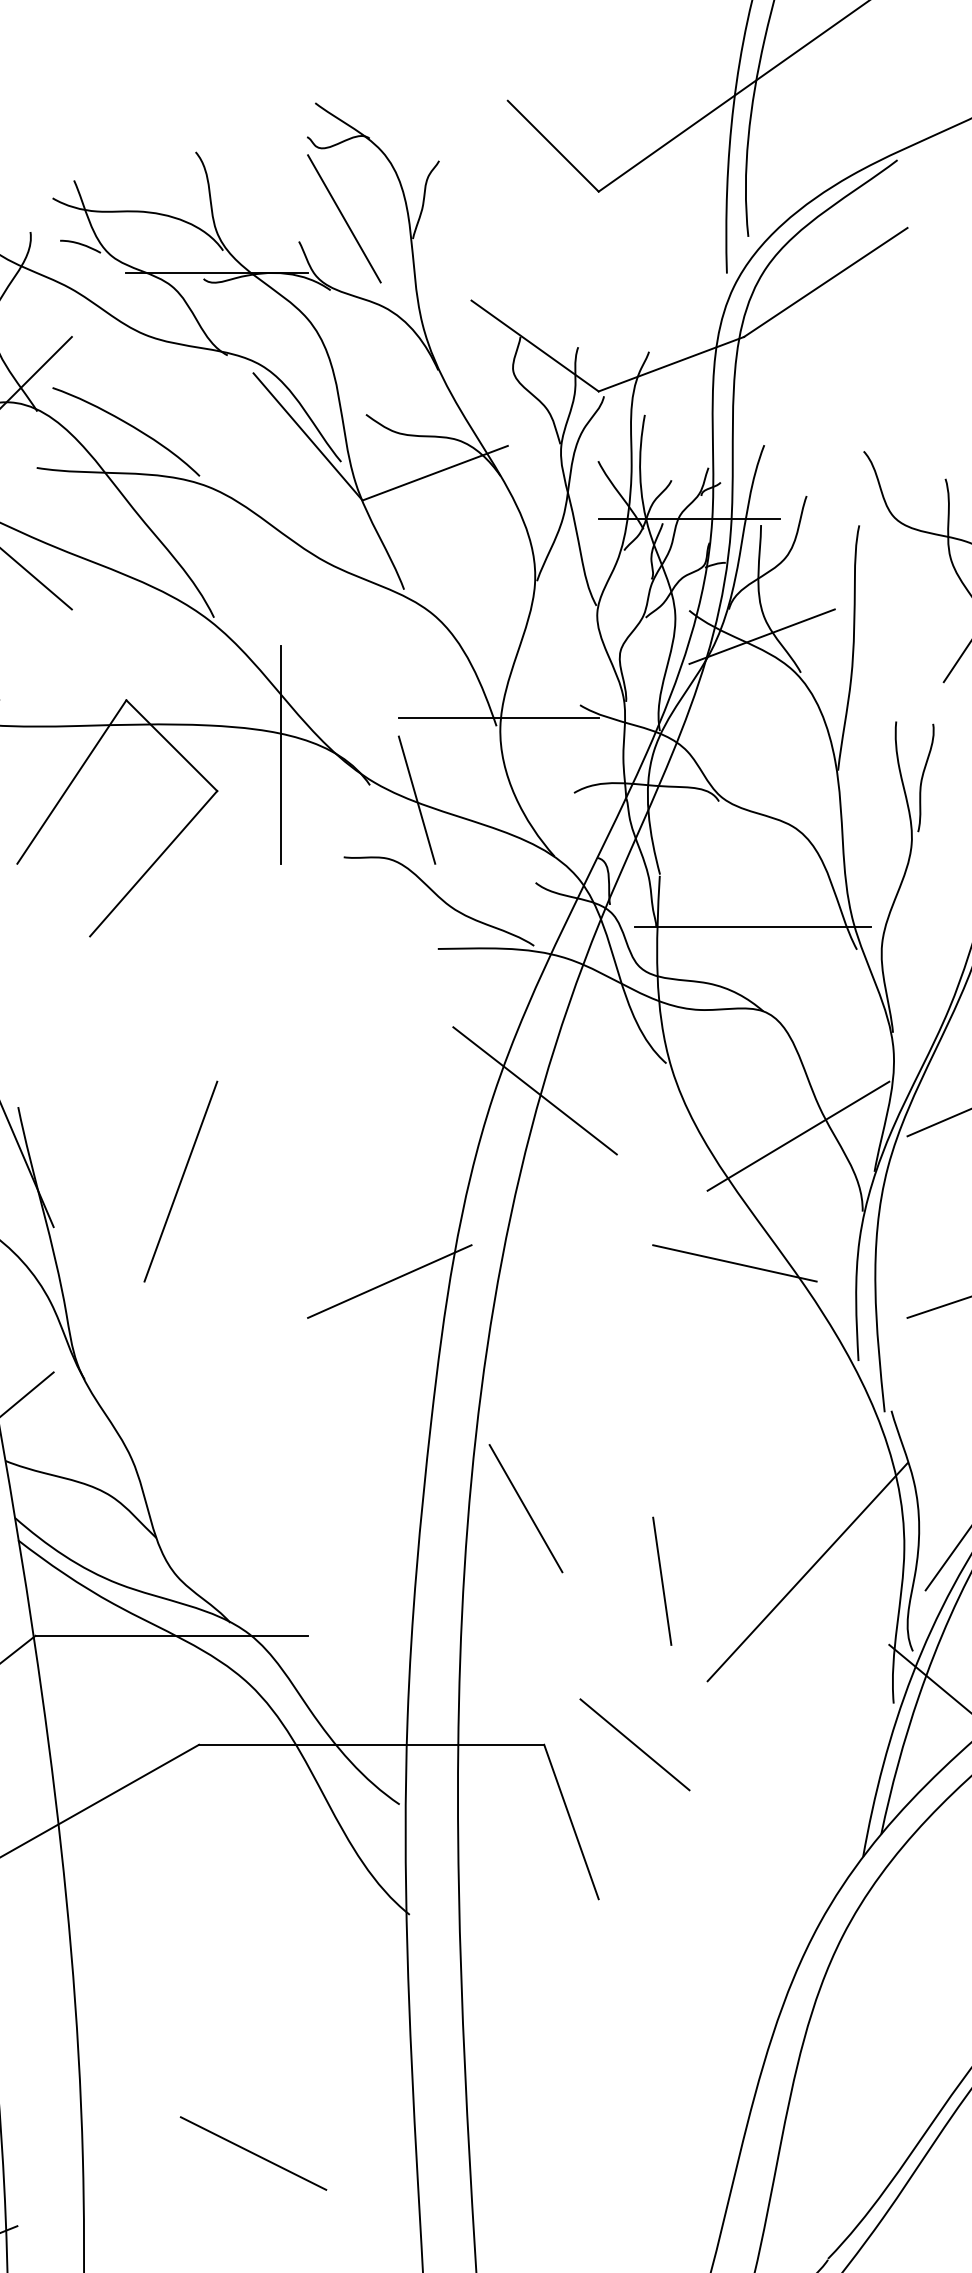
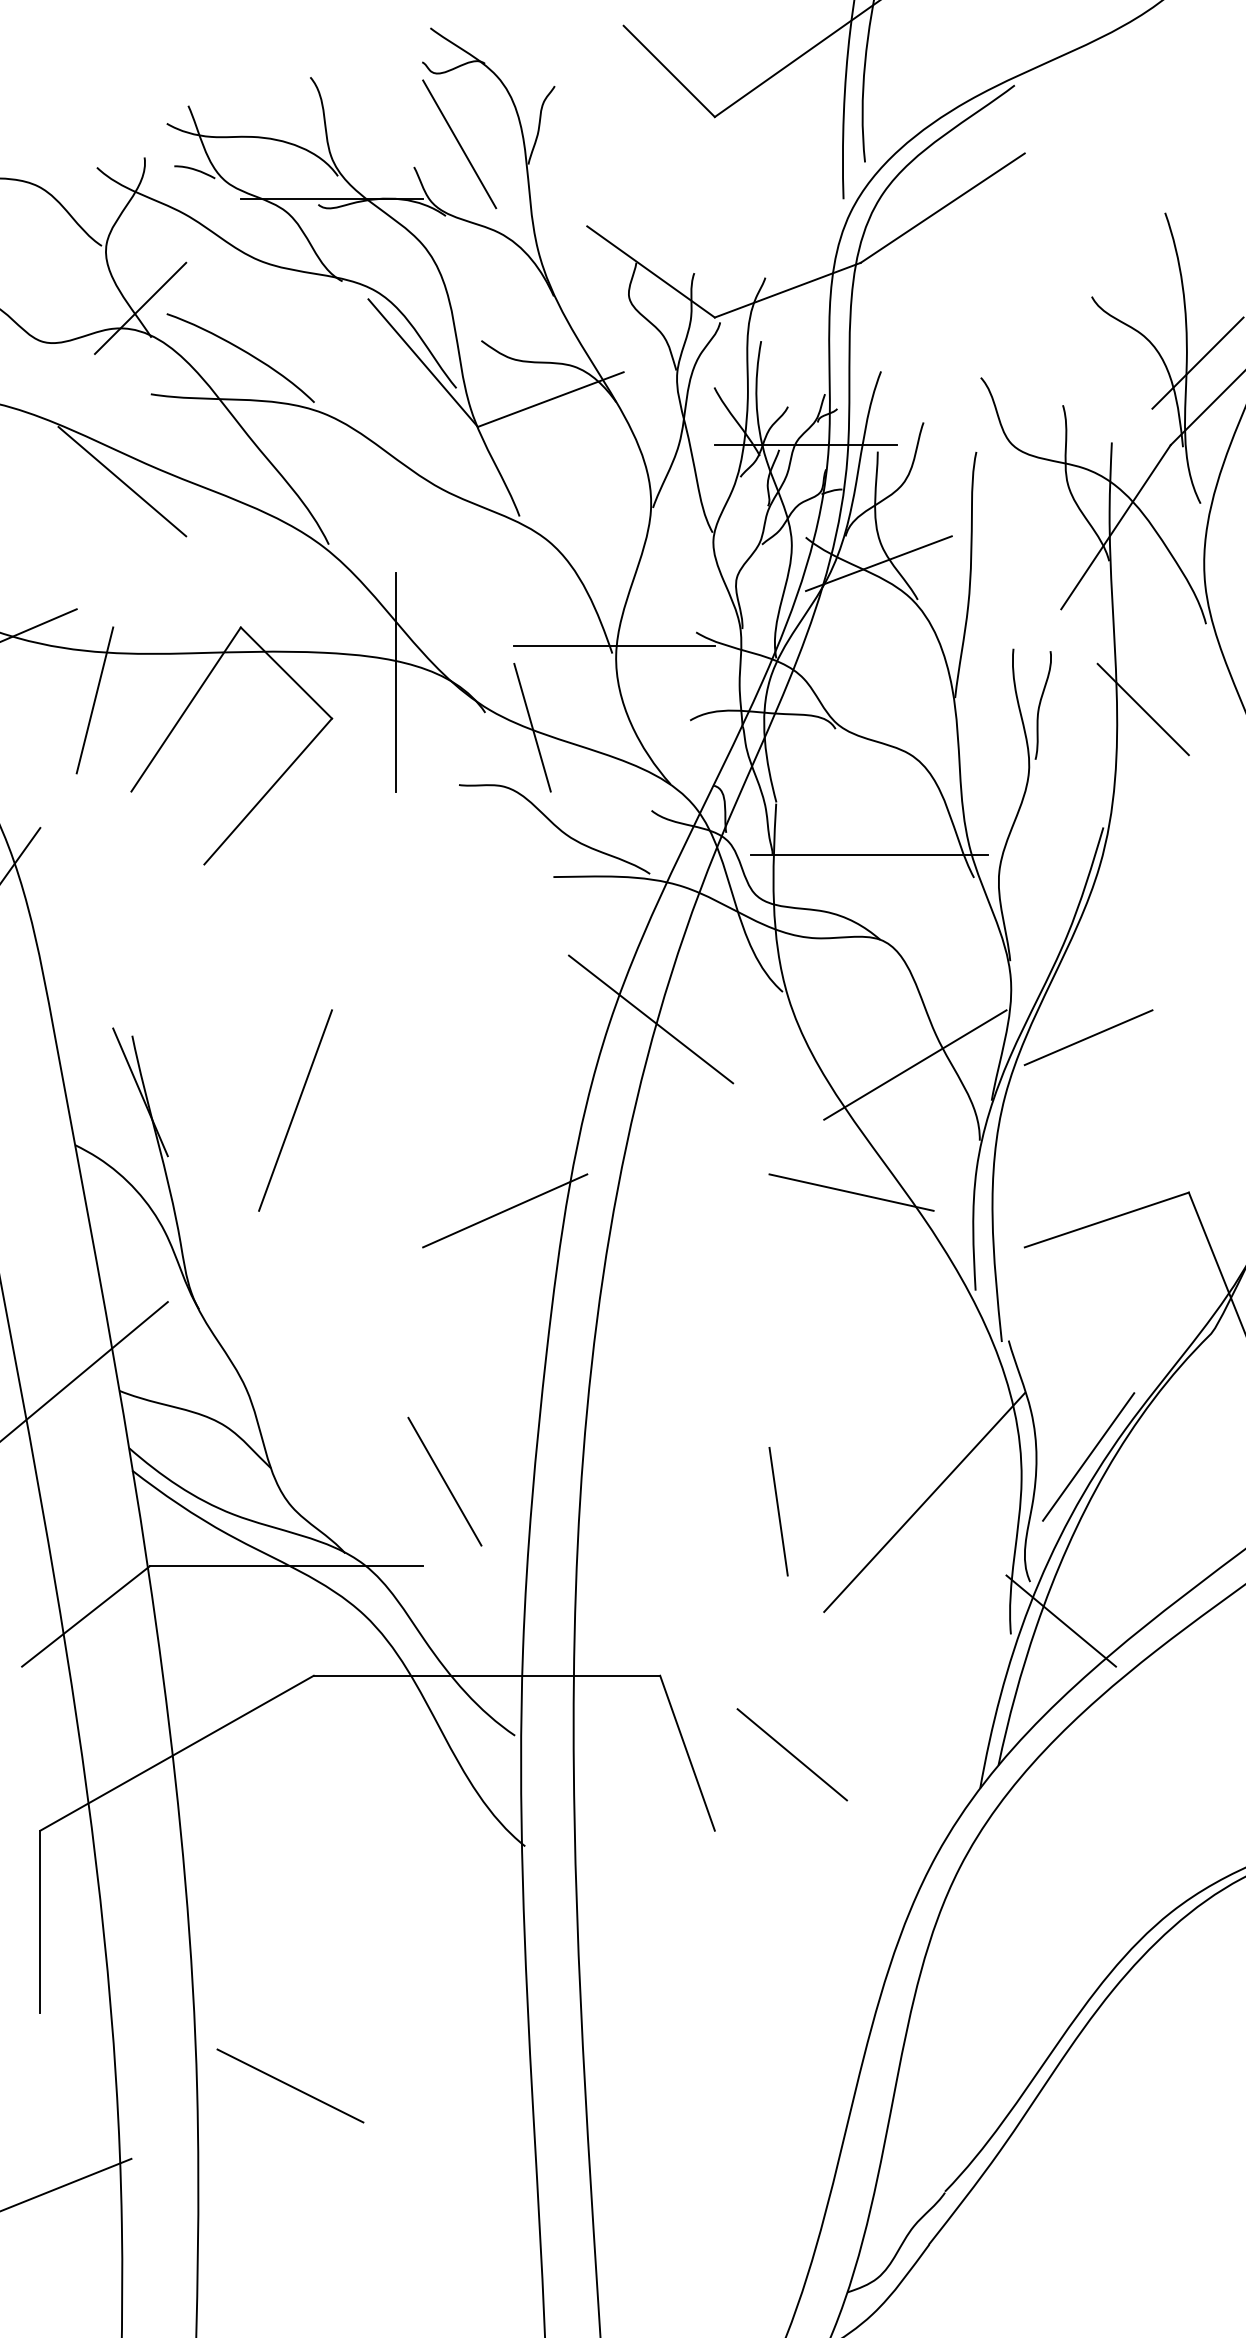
line: (525, 1508) -> (444, 1481), moved
line: (635, 1744) -> (792, 1754), moved
line: (253, 2153) -> (290, 2085), moved

